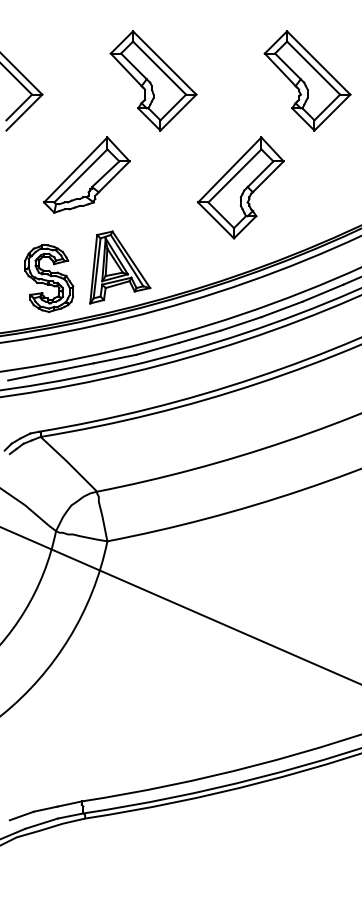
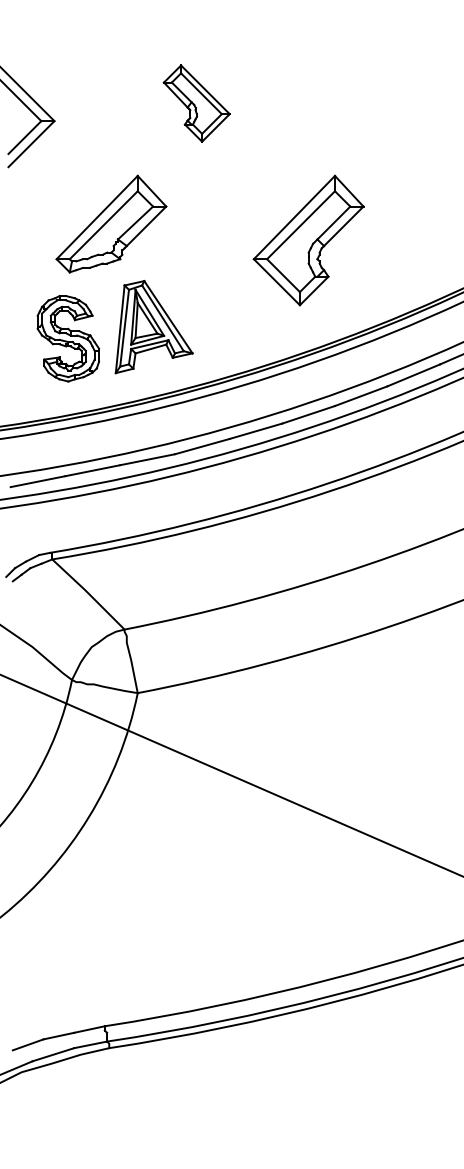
part: (153, 80) -> (196, 102), size x0.6
part: (307, 80) -> (393, 102), removed
part: (120, 267) -> (154, 327), moved
part: (49, 278) -> (68, 338), moved

